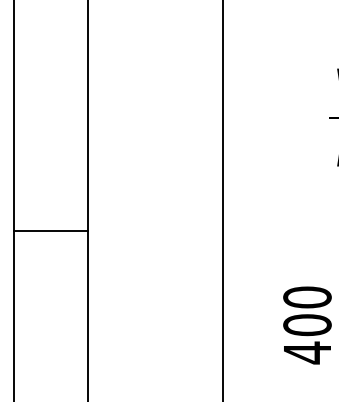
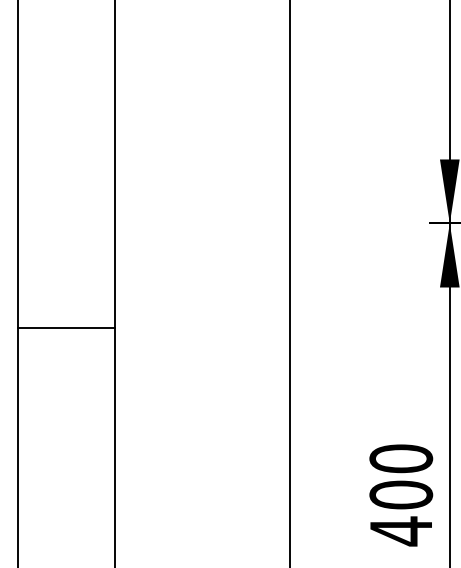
line: (50, 230) -> (65, 327), moved

